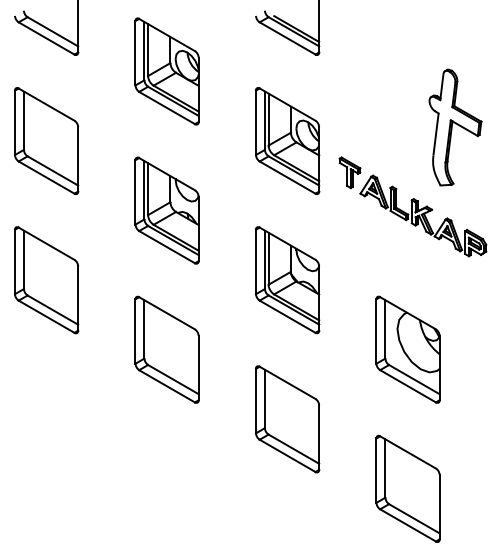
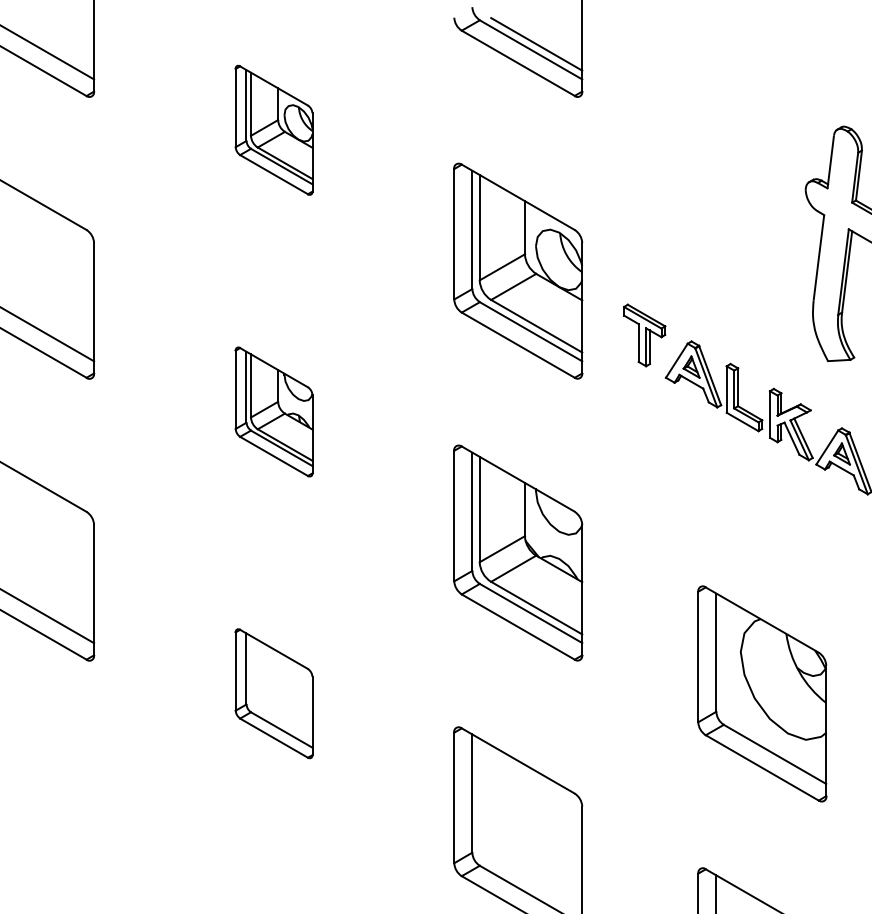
part: (166, 71) -> (272, 130), size x0.6
part: (166, 210) -> (272, 411), size x0.6
part: (166, 349) -> (272, 693), size x0.6

